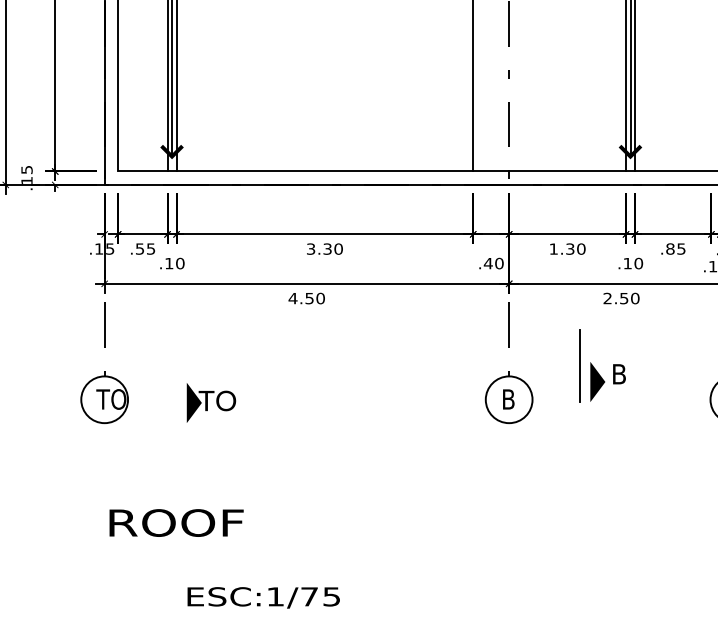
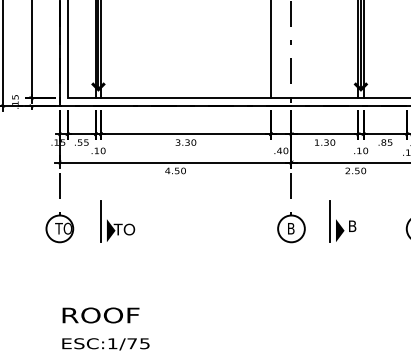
part: (601, 365) -> (342, 221), moved
line: (177, 386) -> (101, 221), added
text: (175, 523) -> (100, 315), moved
text: (262, 598) -> (105, 344), moved

